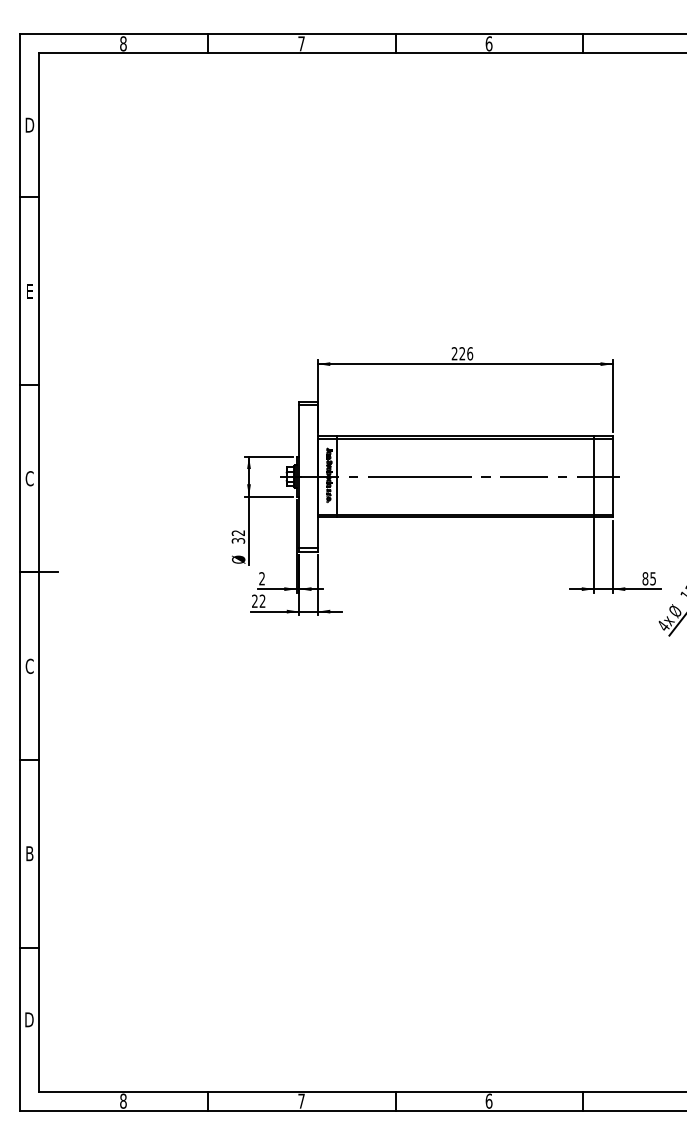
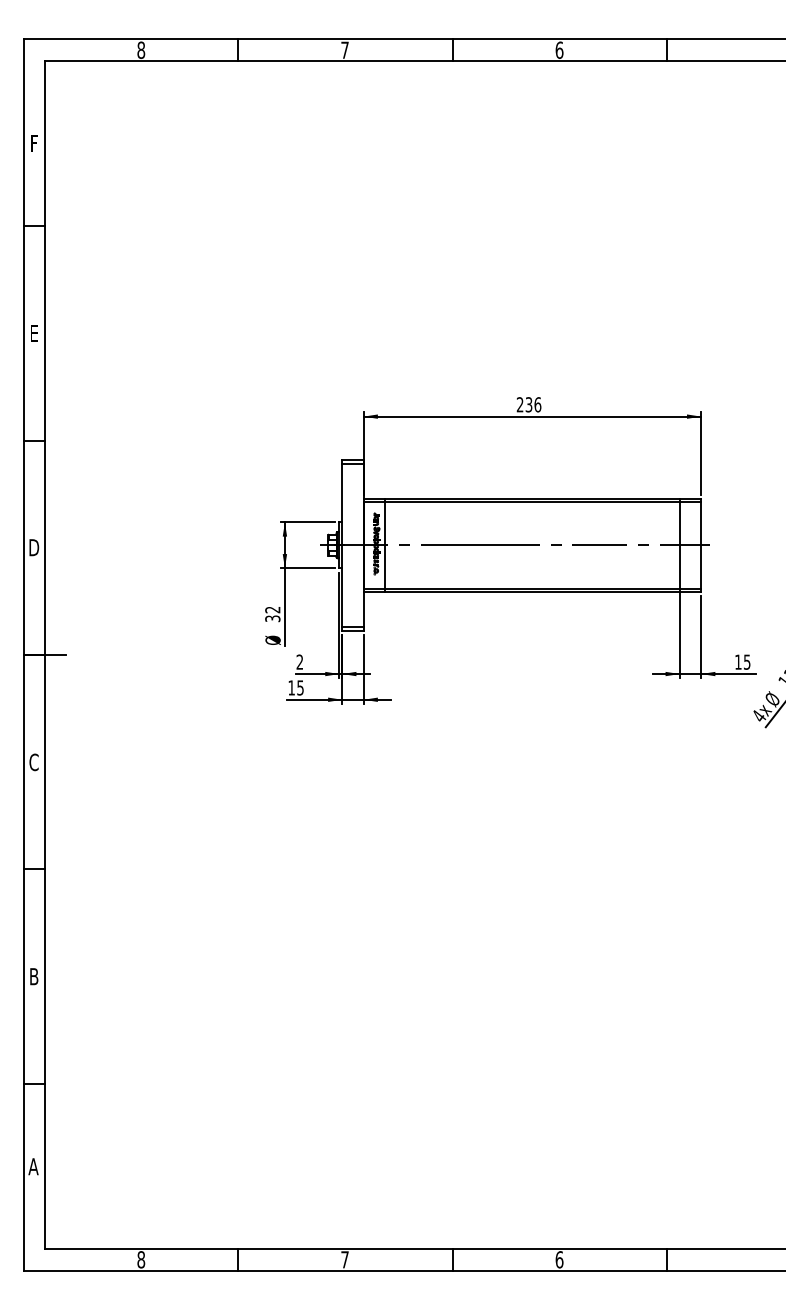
text: (29, 124) -> (33, 142), D -> F
text: (462, 353) -> (529, 404), 226 -> 236
text: (29, 478) -> (33, 547), C -> D
text: (645, 578) -> (738, 661), 85 -> 15
text: (258, 600) -> (295, 687), 22 -> 15
text: (28, 1019) -> (32, 1166), D -> A

